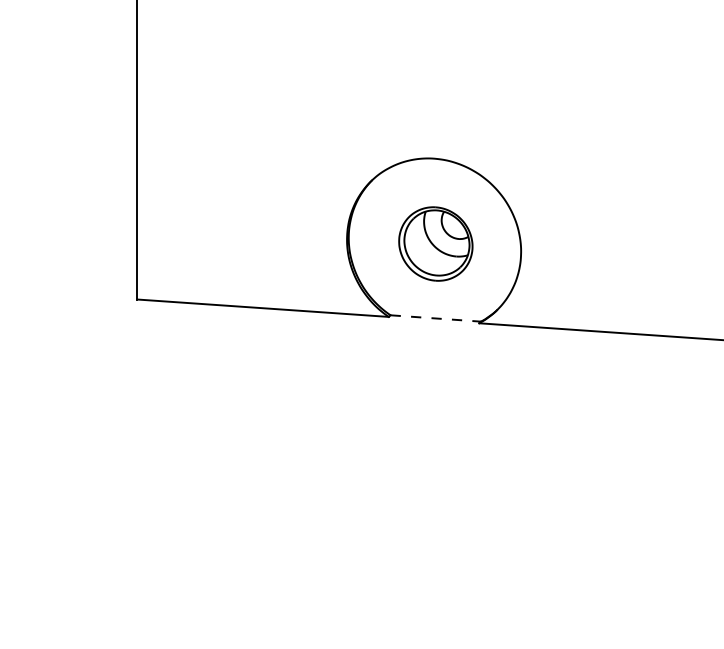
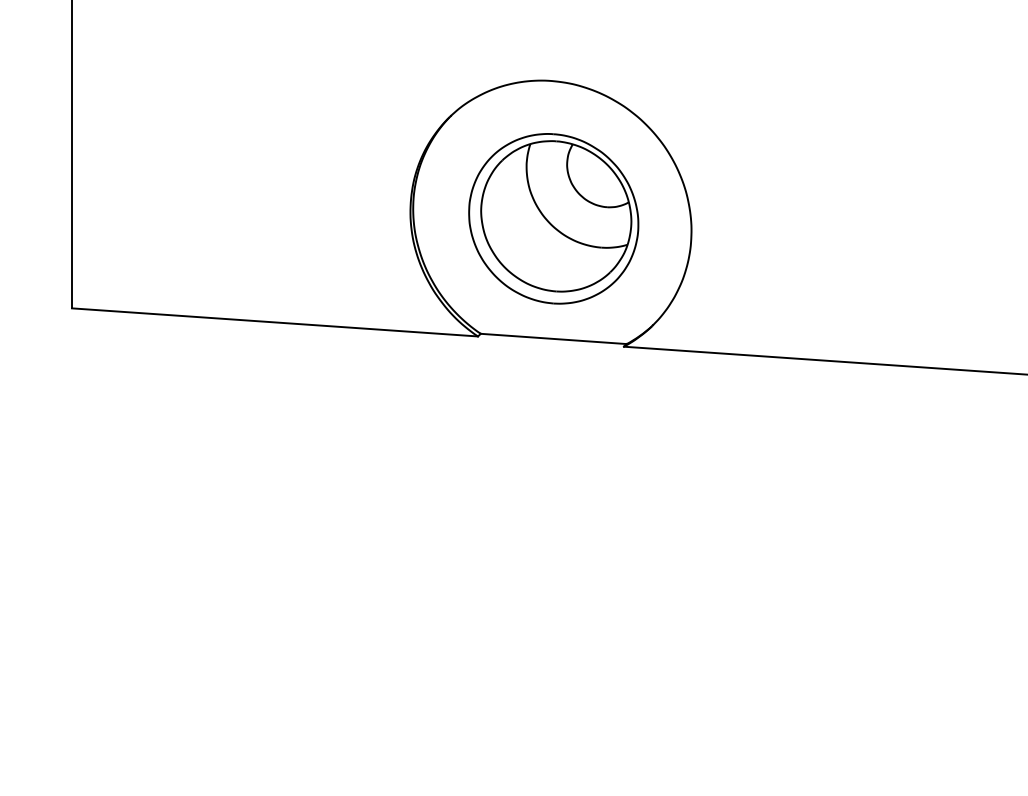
part: (435, 243) -> (553, 217), size x1.43
line: (436, 318) -> (554, 338), dashed -> solid

